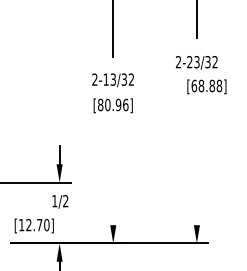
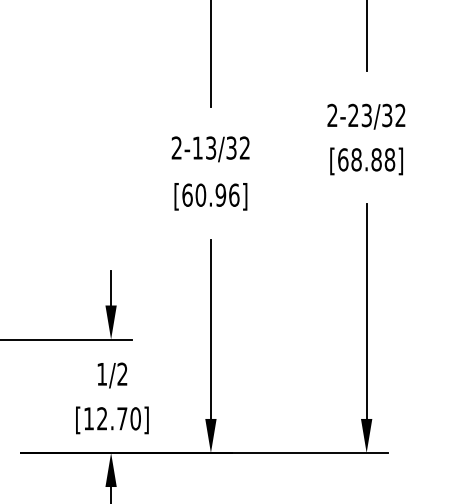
text: (206, 86) -> (365, 160), moved
text: (100, 104) -> (187, 194), [80.96] -> [60.96]
line: (196, 167) -> (365, 311), added
line: (113, 176) -> (211, 328), added
text: (33, 225) -> (110, 419), moved

